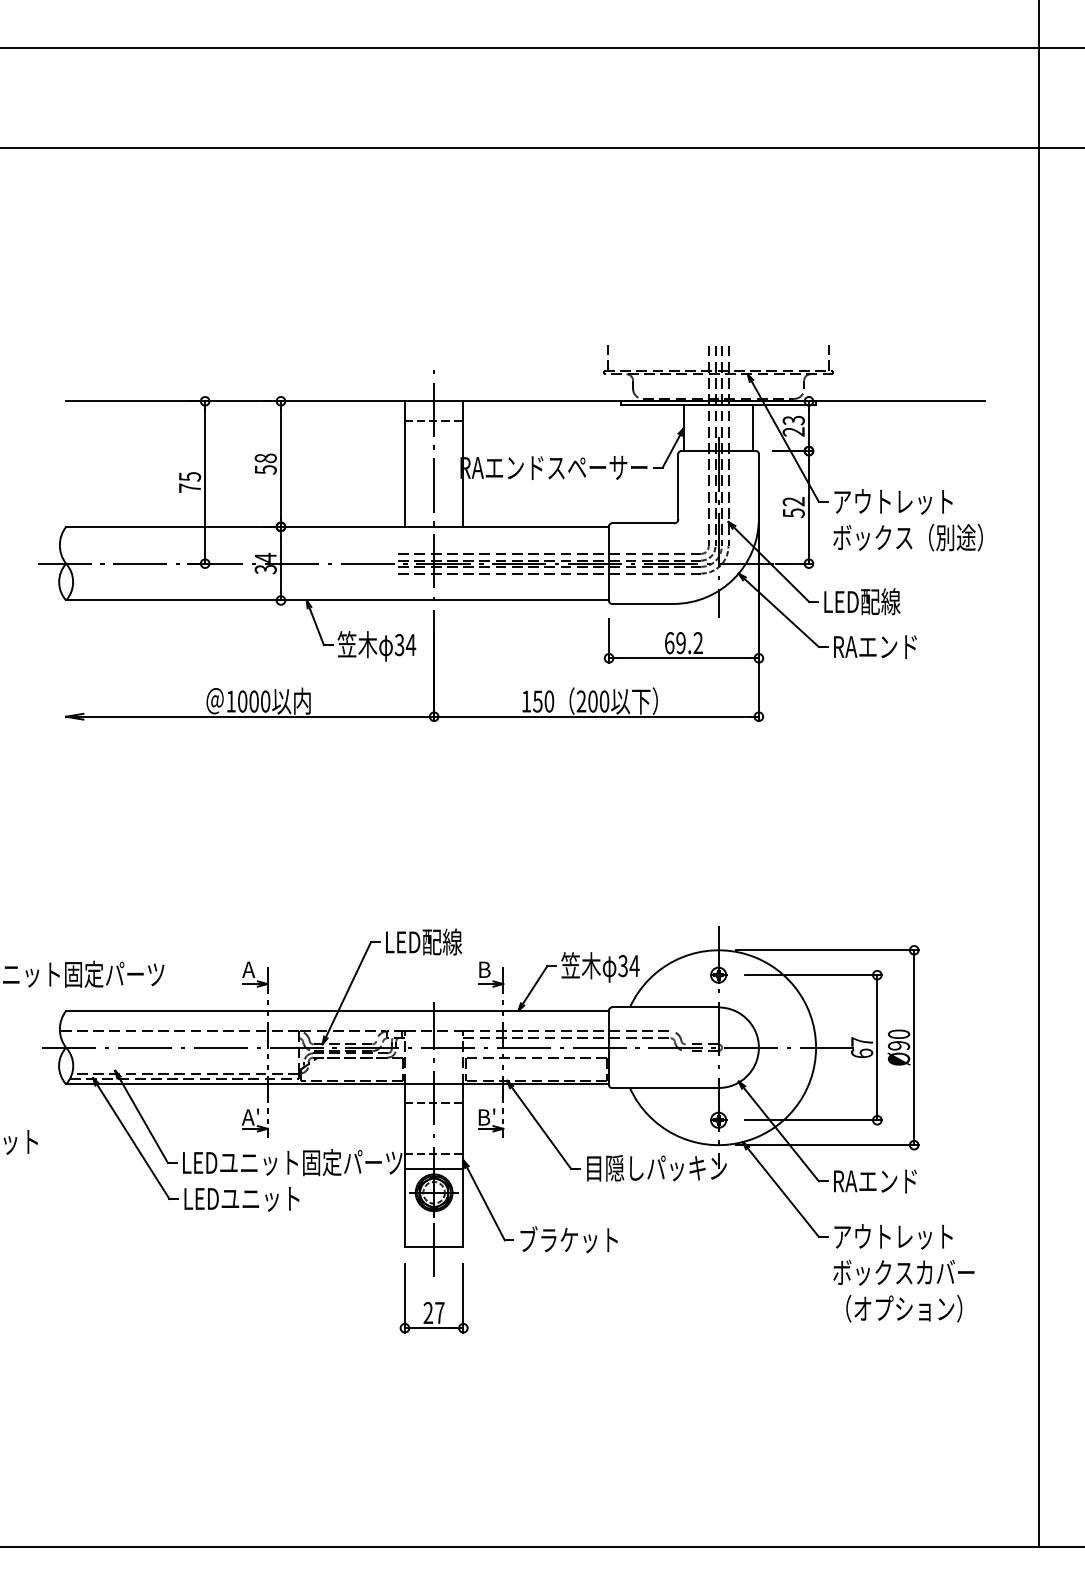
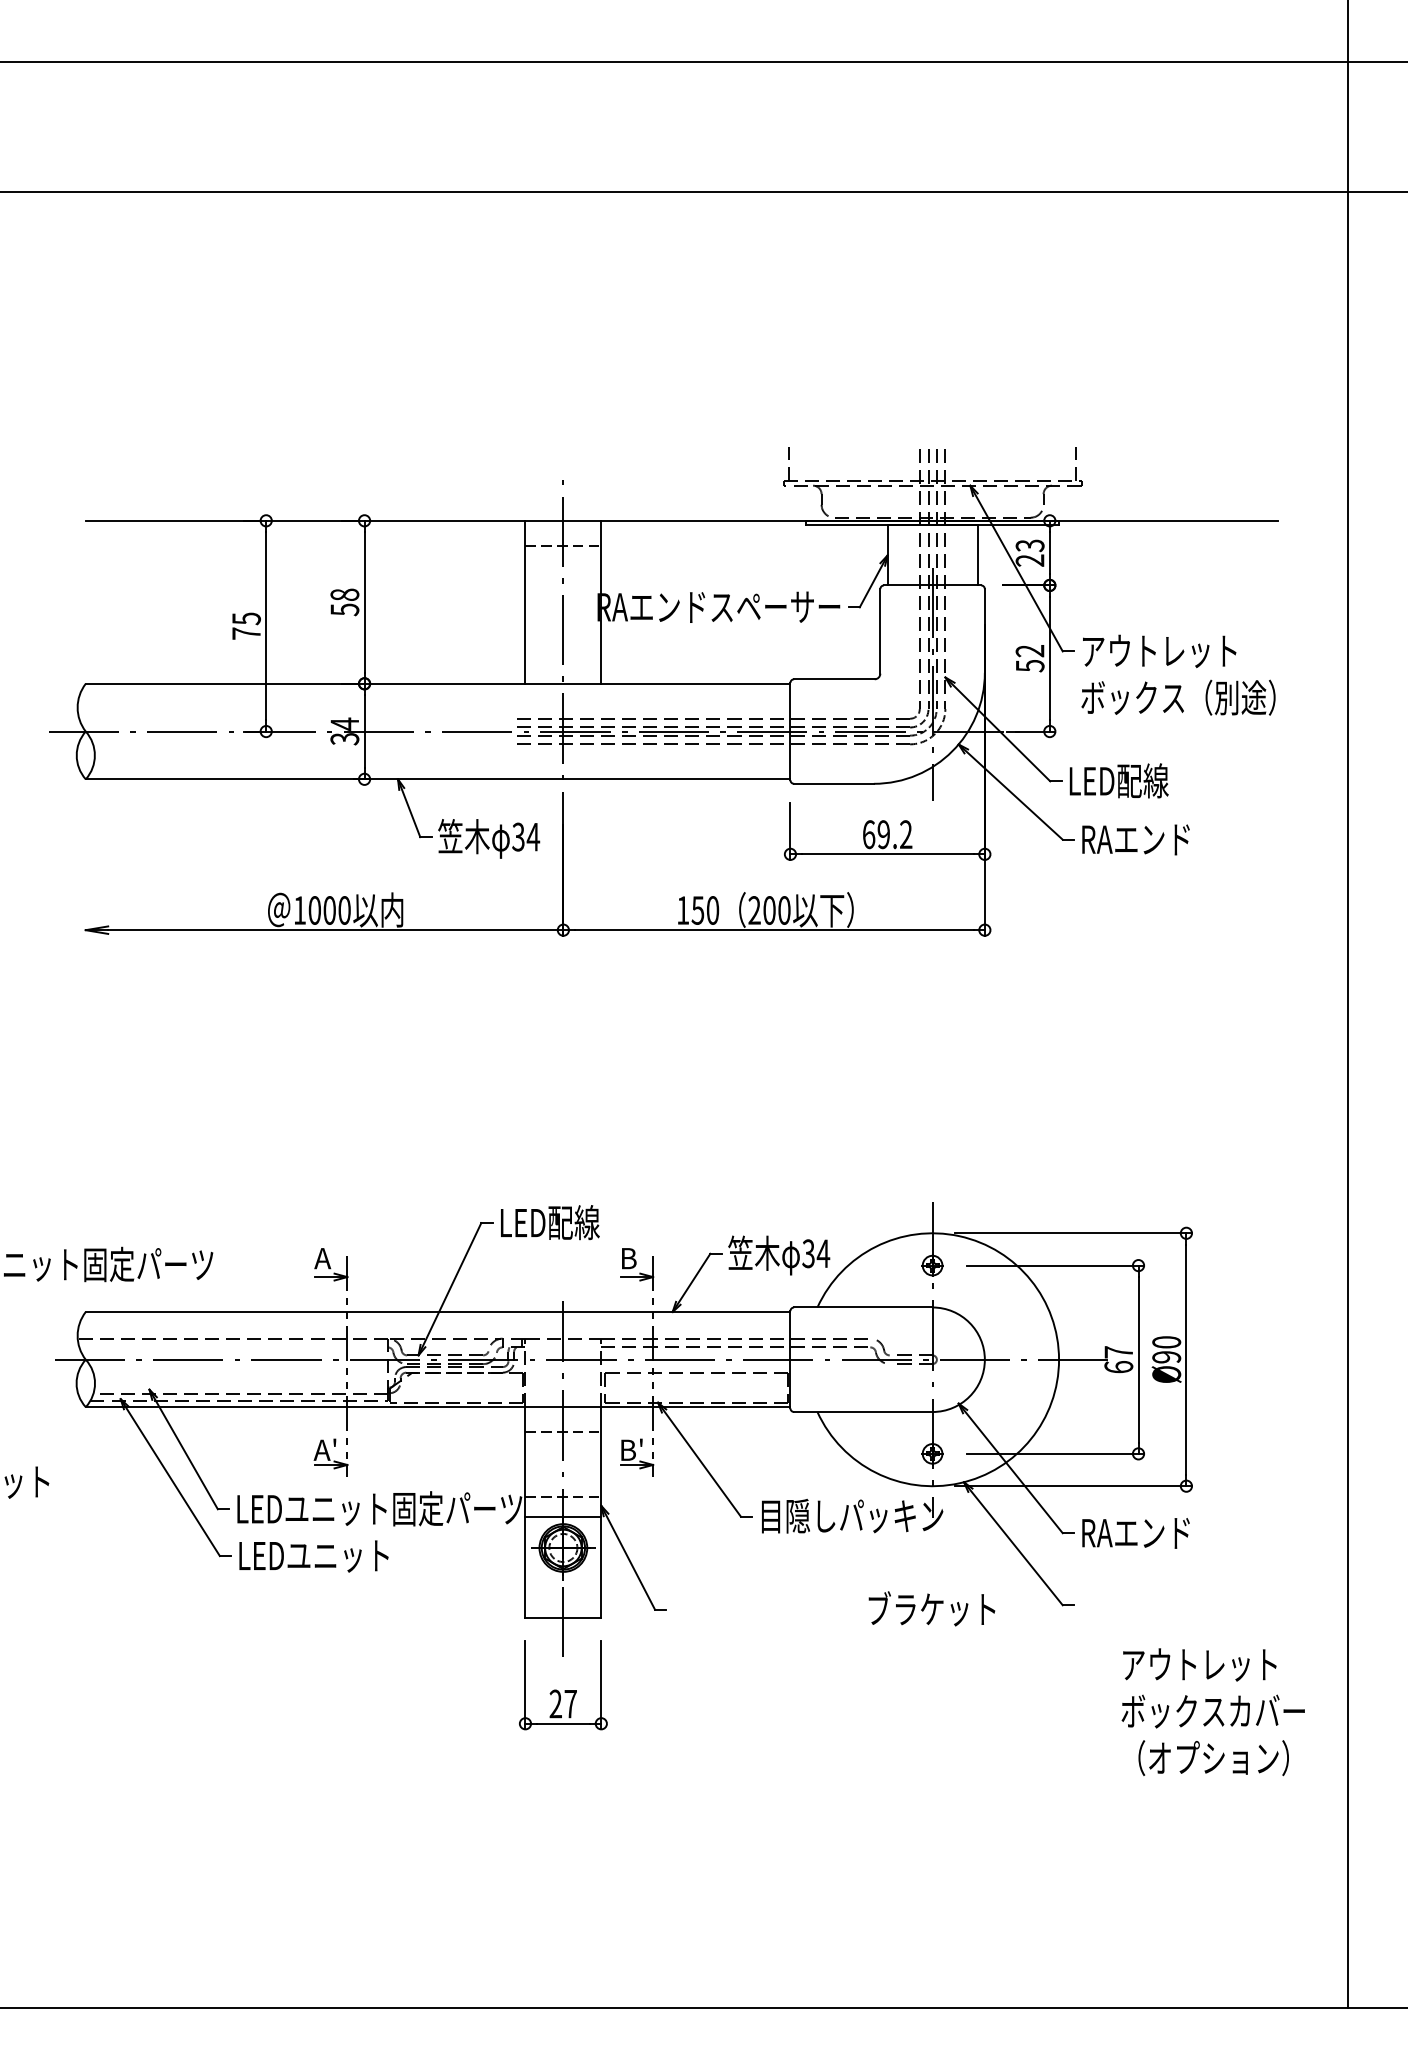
text: (568, 1239) -> (931, 1608), moved
text: (903, 1273) -> (1212, 1712), moved

